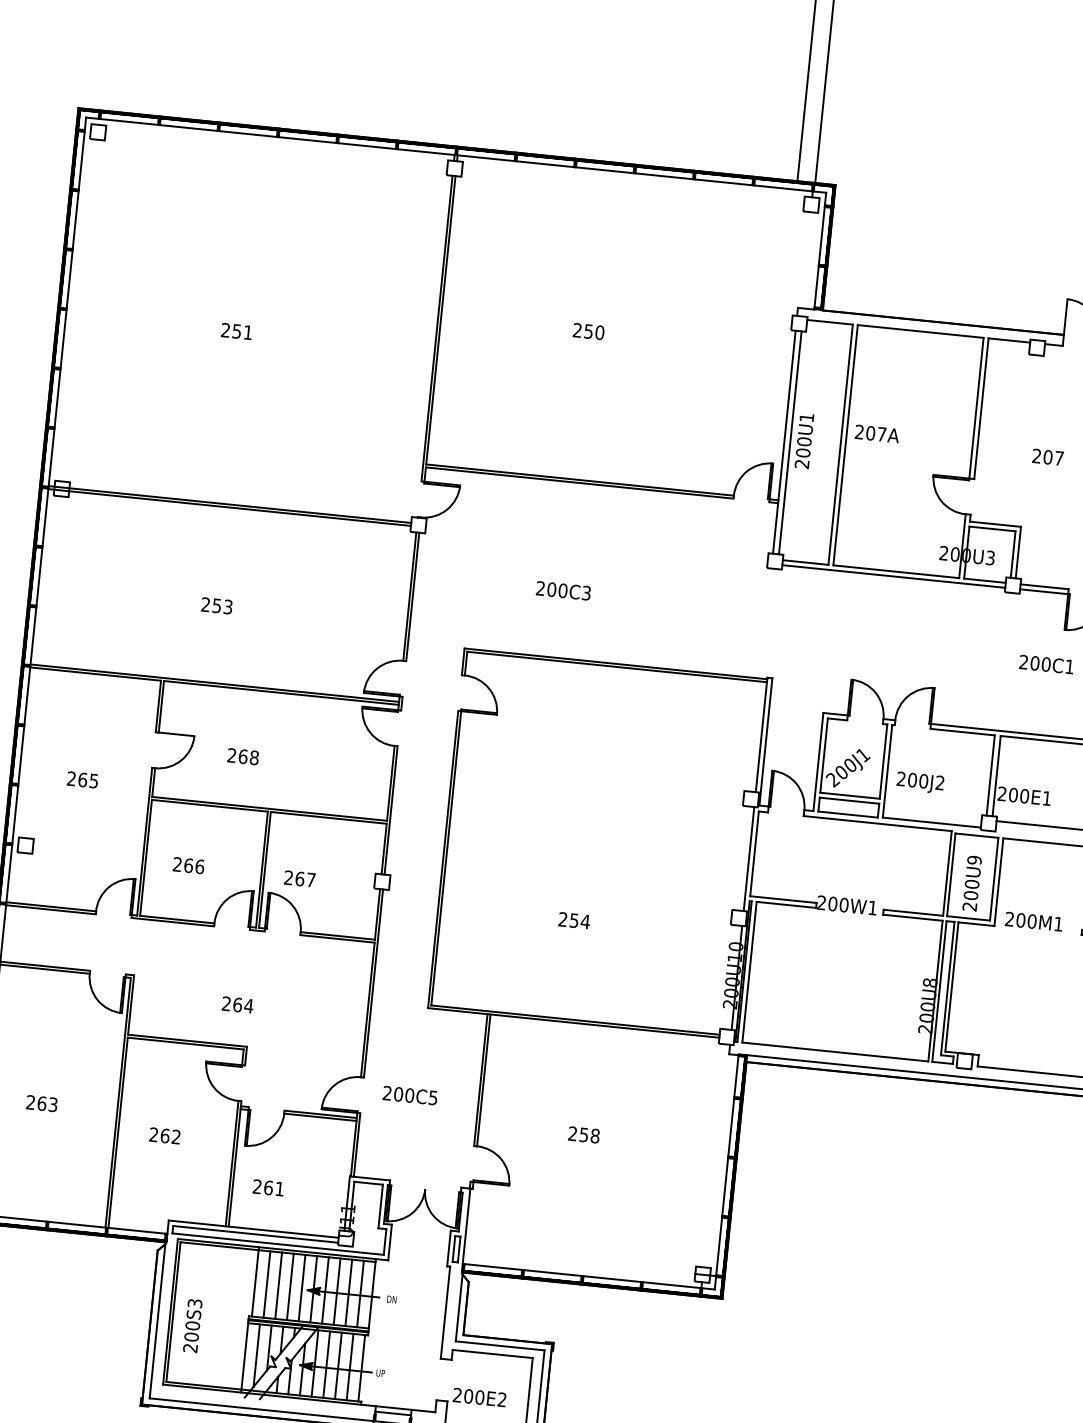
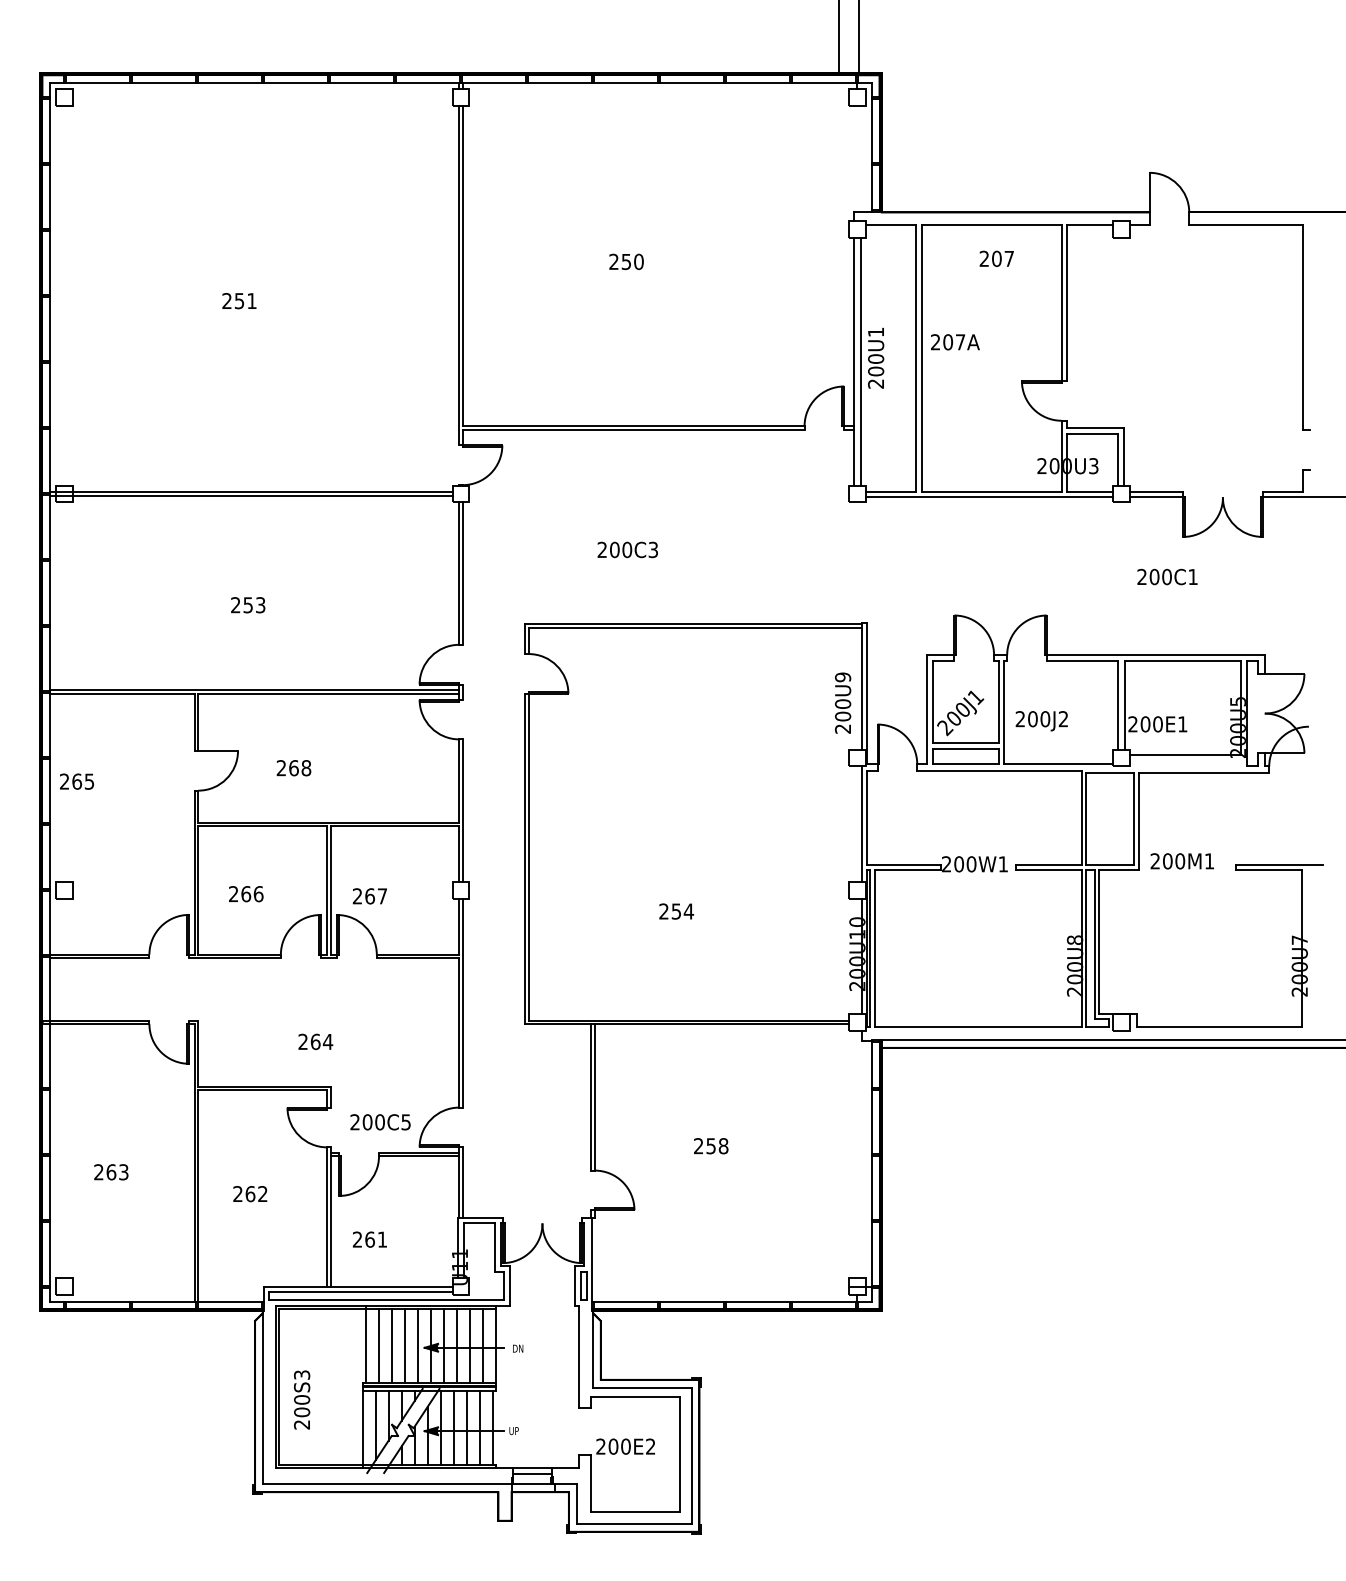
text: (1047, 456) -> (996, 258), moved
text: (82, 779) -> (76, 781), moved
text: (972, 882) -> (843, 702), moved
text: (410, 1095) -> (380, 1122), moved

